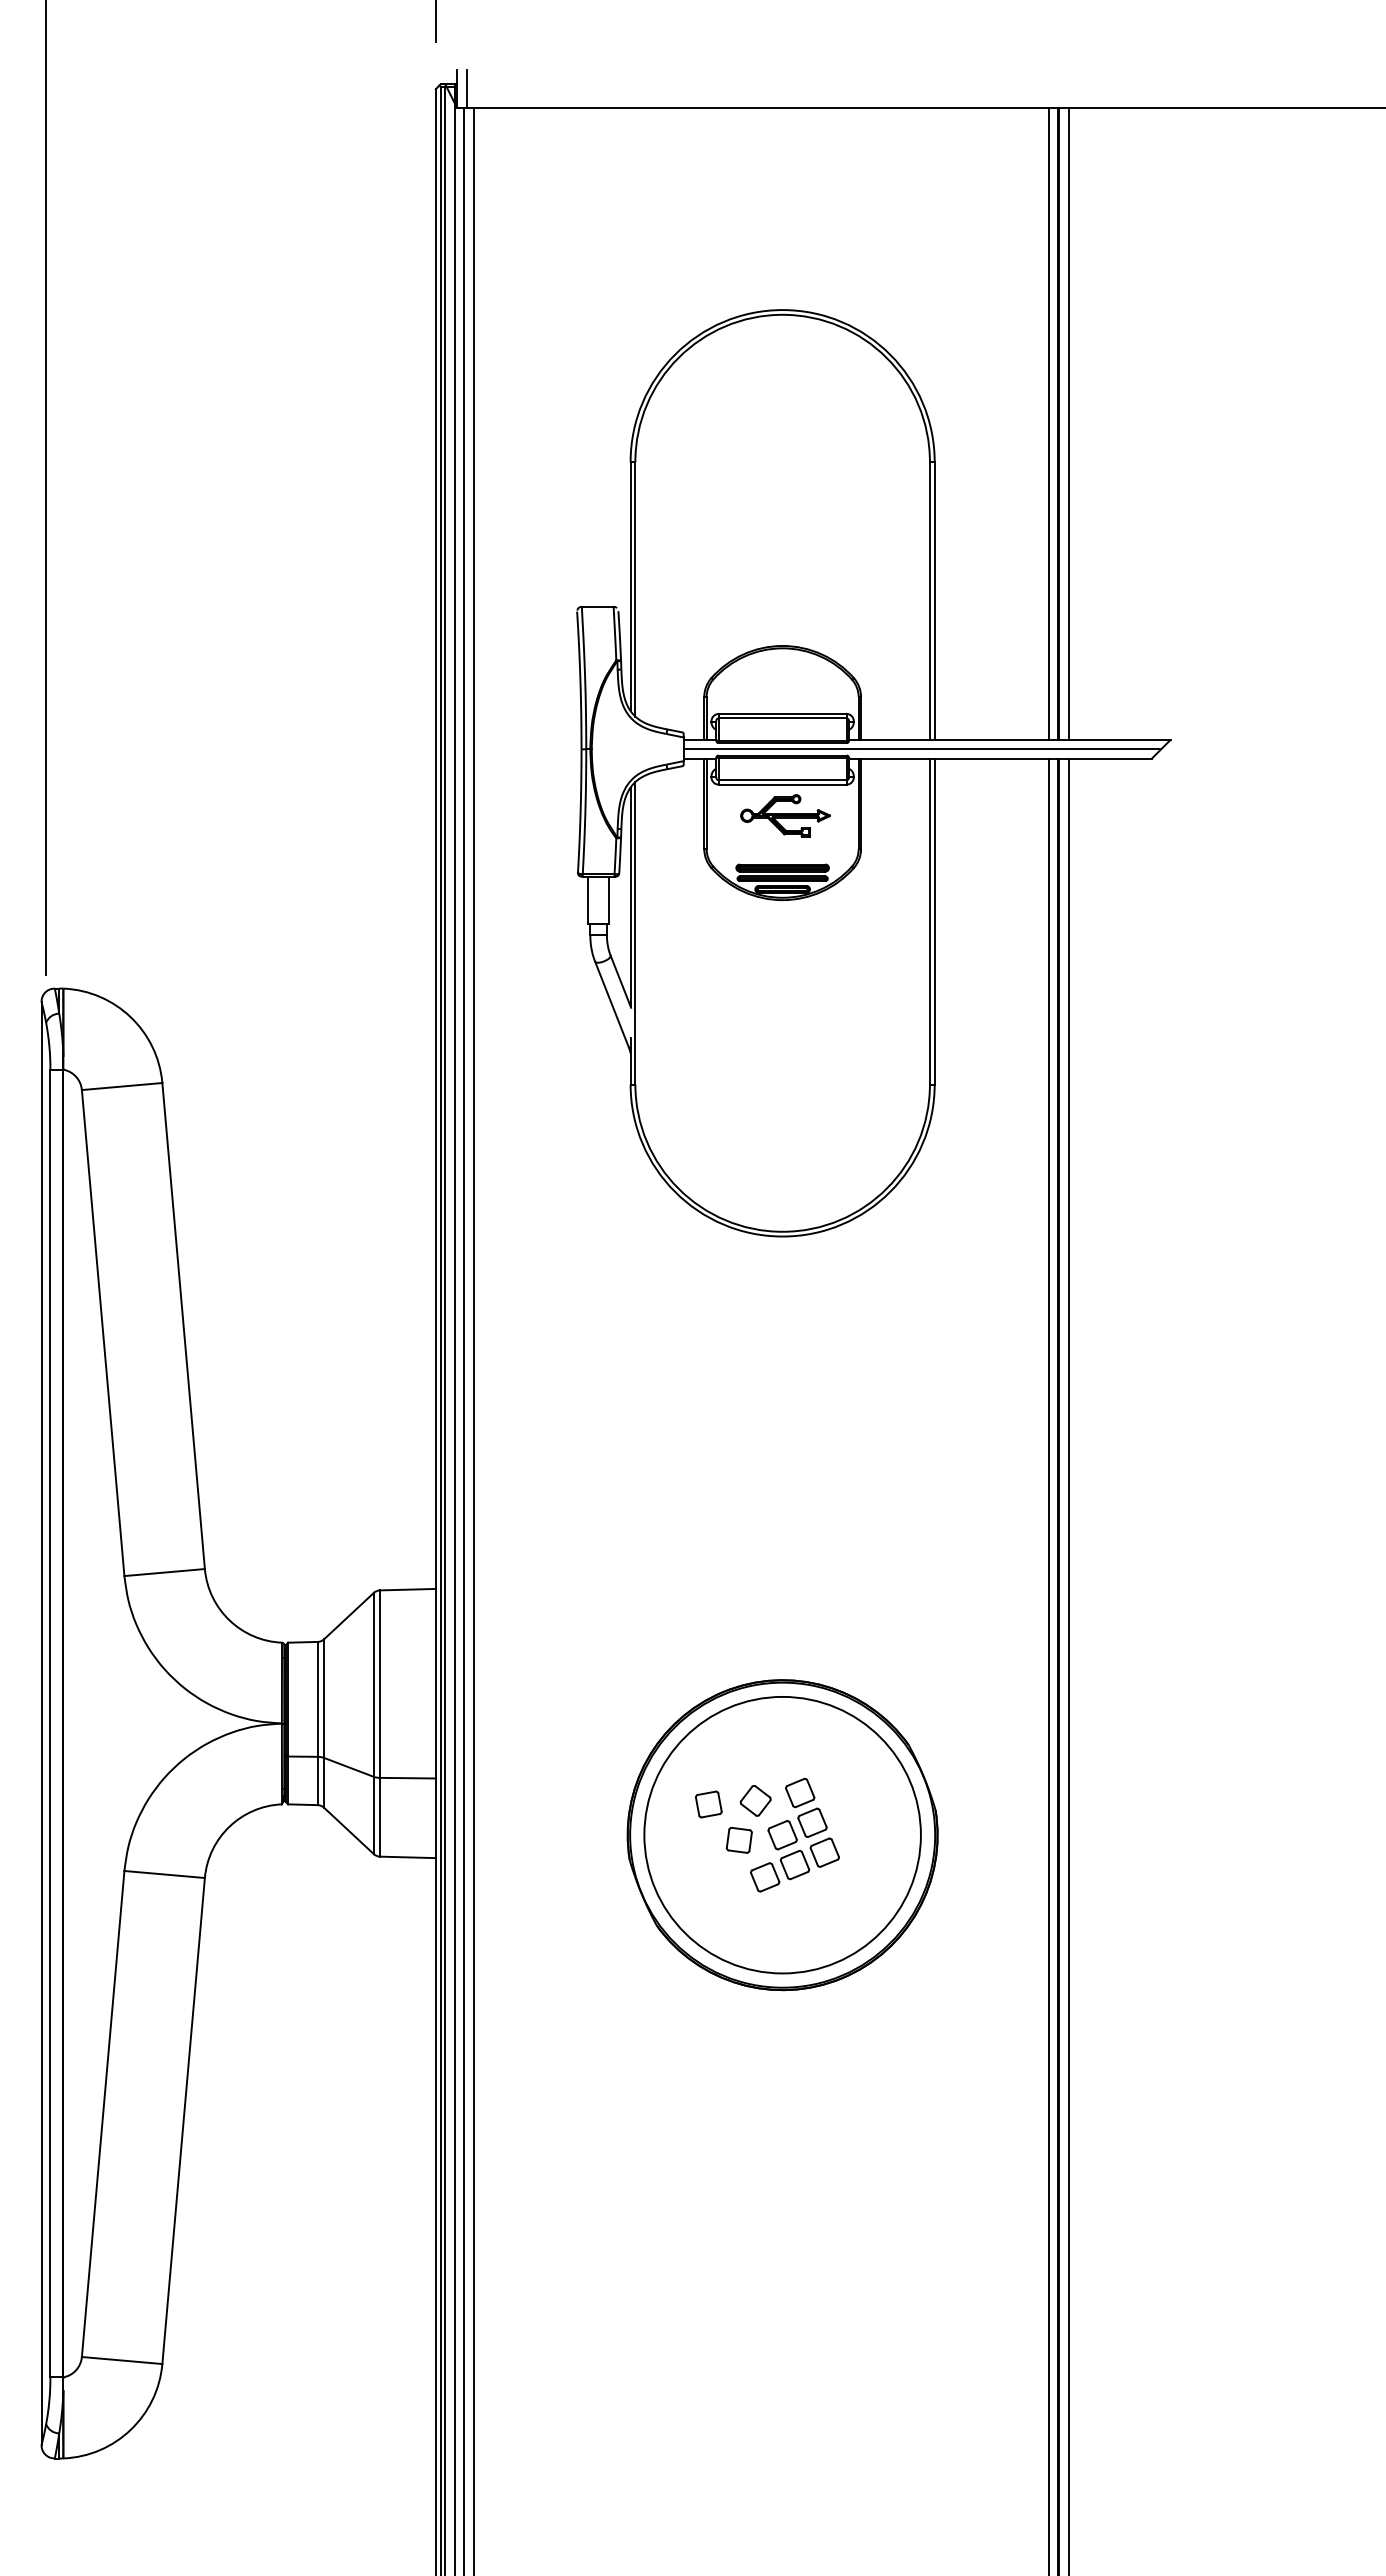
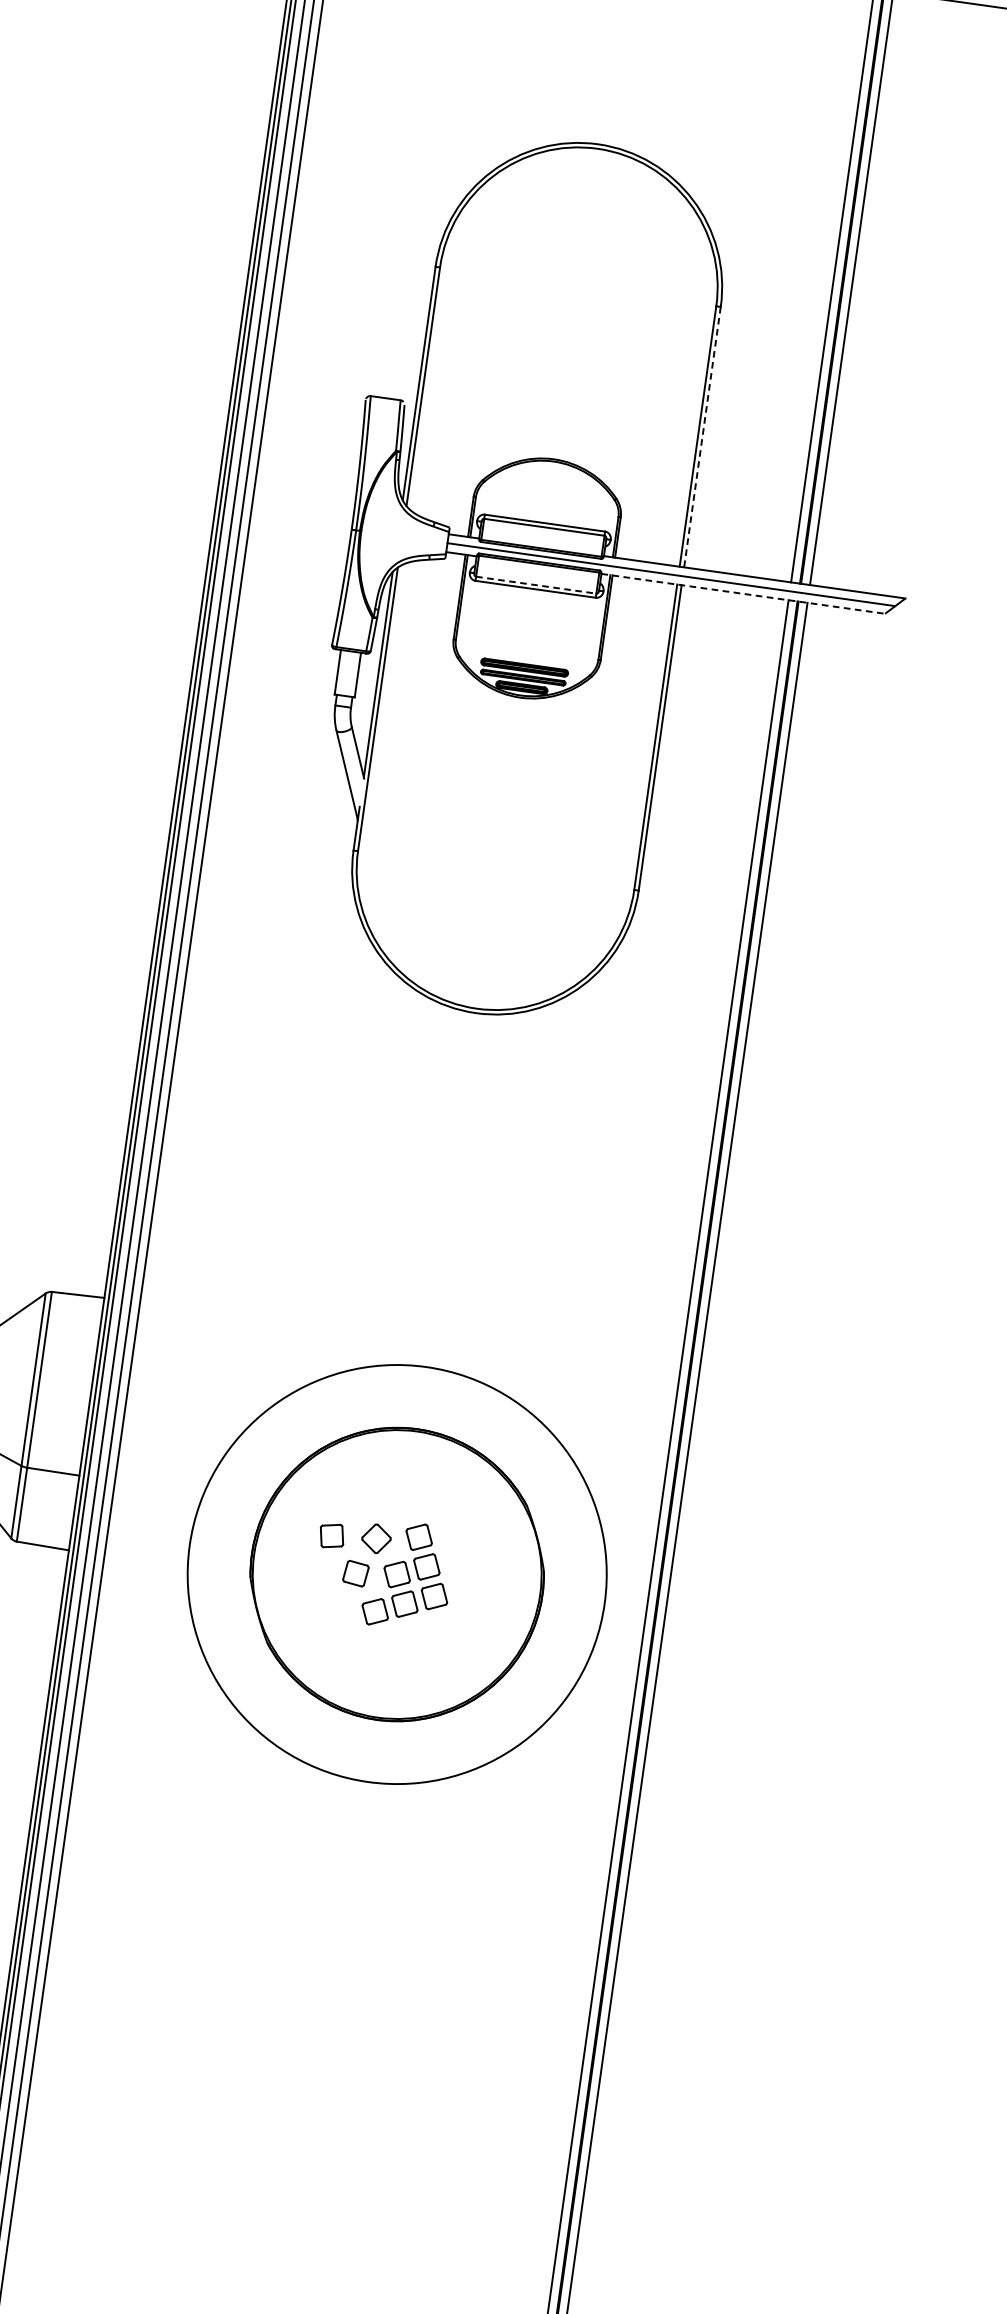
line: (934, 600) -> (702, 436), solid -> dashed
line: (1000, 758) -> (743, 593), solid -> dashed
line: (783, 780) -> (537, 585), solid -> dashed
part: (785, 815) -> (534, 618), removed
circle: (782, 1834) -> (397, 1573), size x1.6

